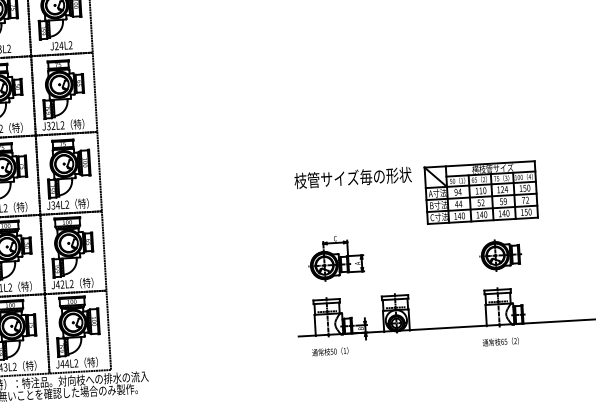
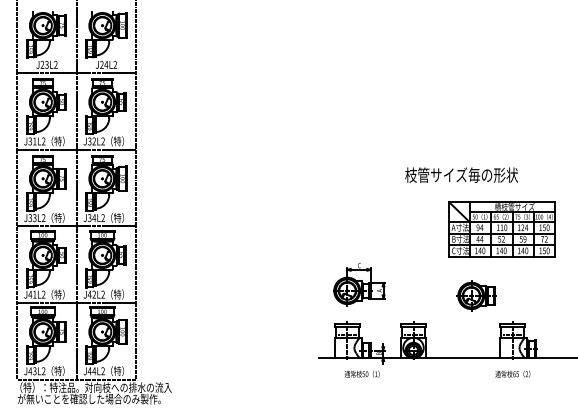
text: (352, 177) -> (461, 174), moved
part: (500, 254) -> (476, 295), moved
text: (329, 351) -> (361, 373), moved

